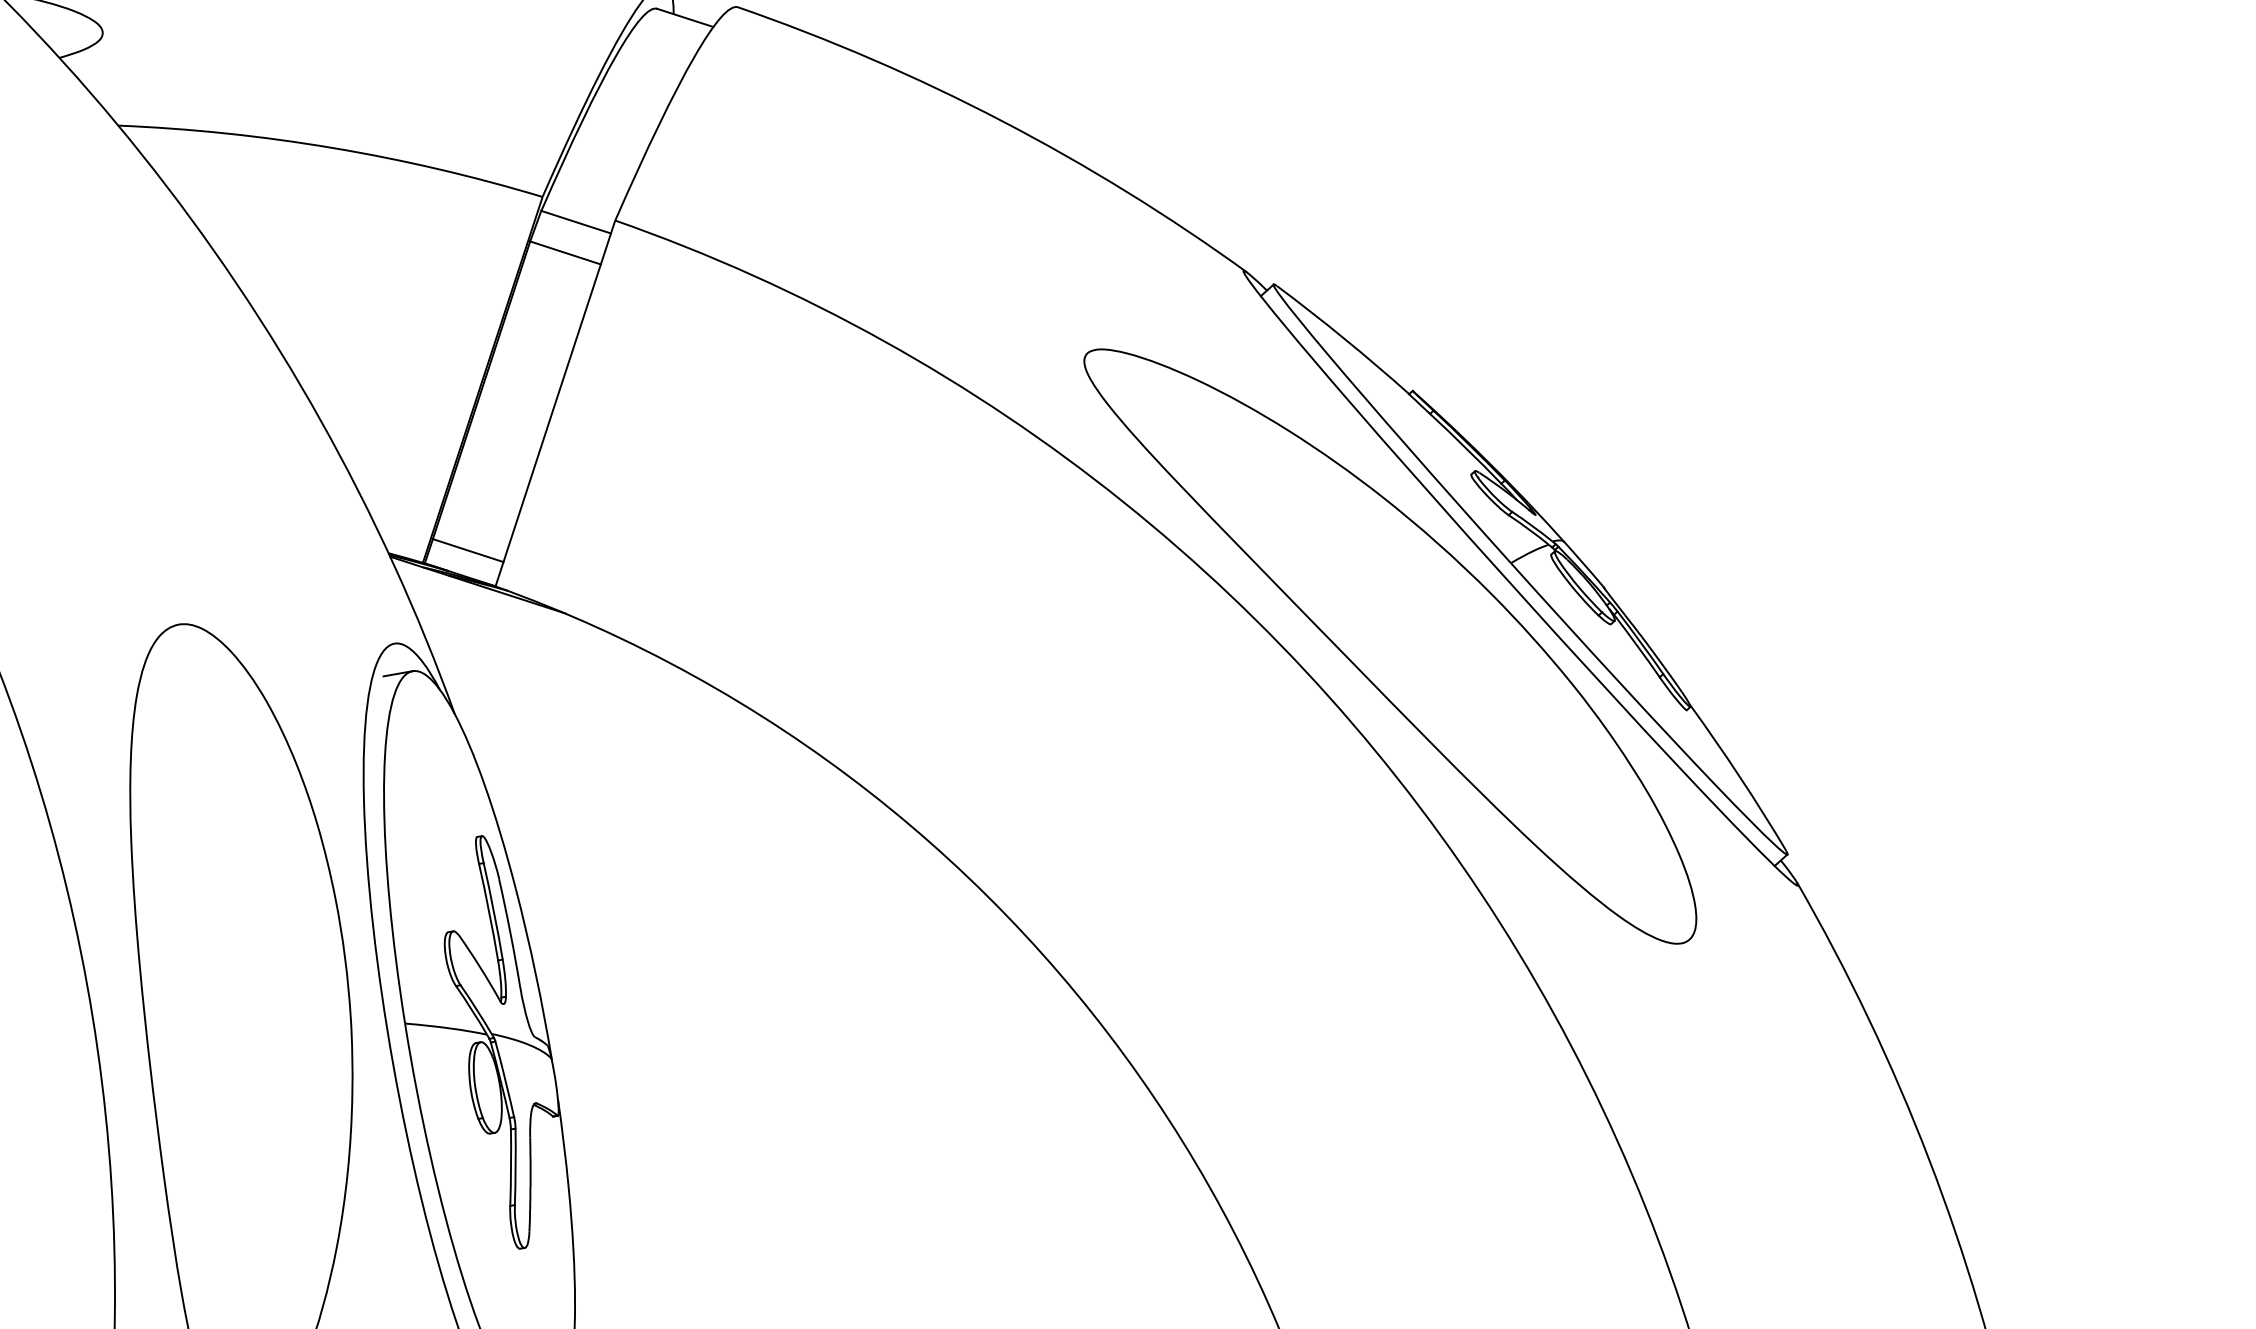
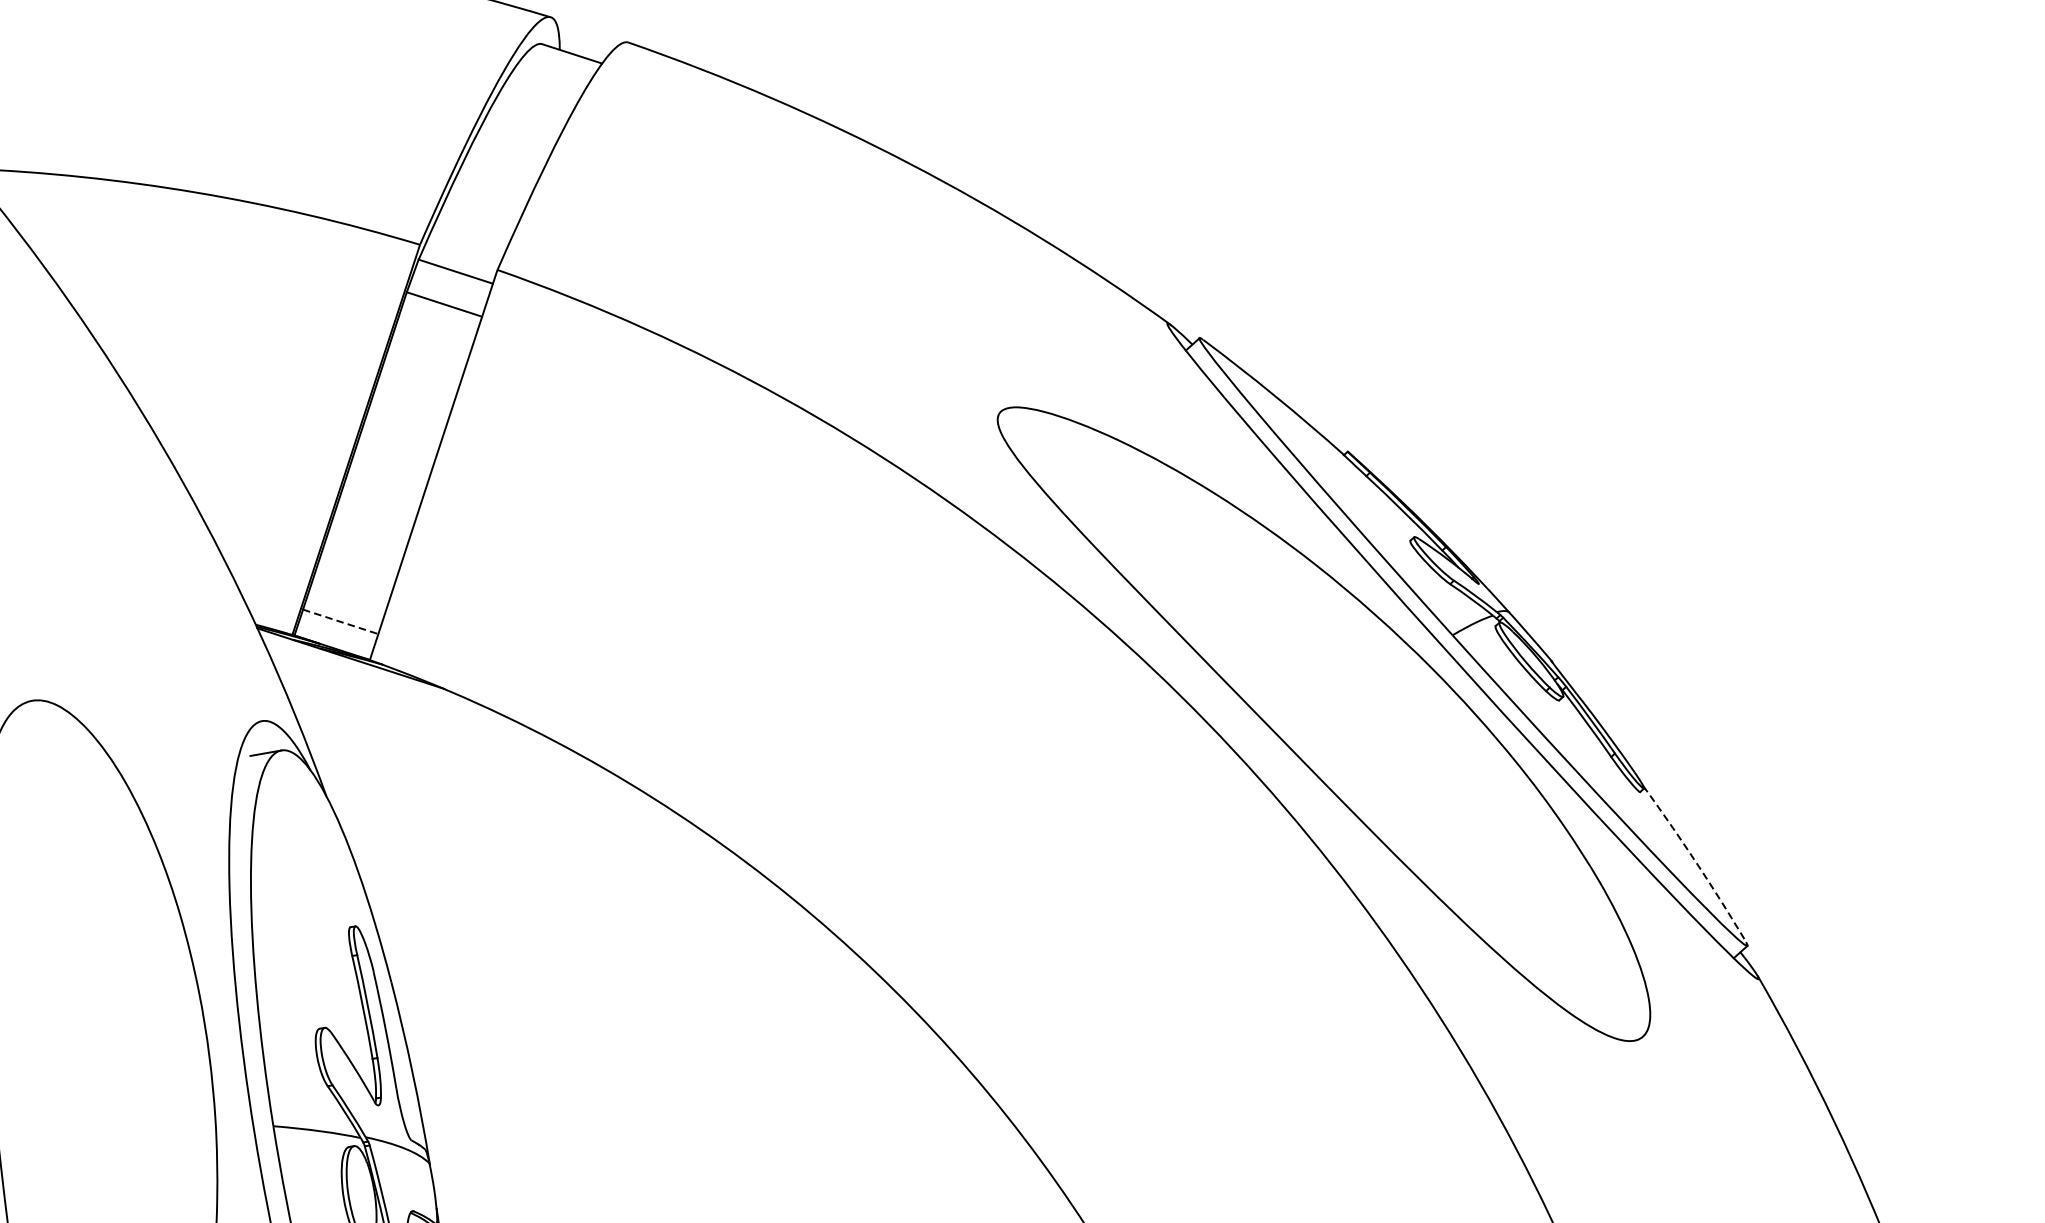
line: (468, 550) -> (341, 621), solid -> dashed
arc: (1739, 776) -> (1696, 862), solid -> dashed

